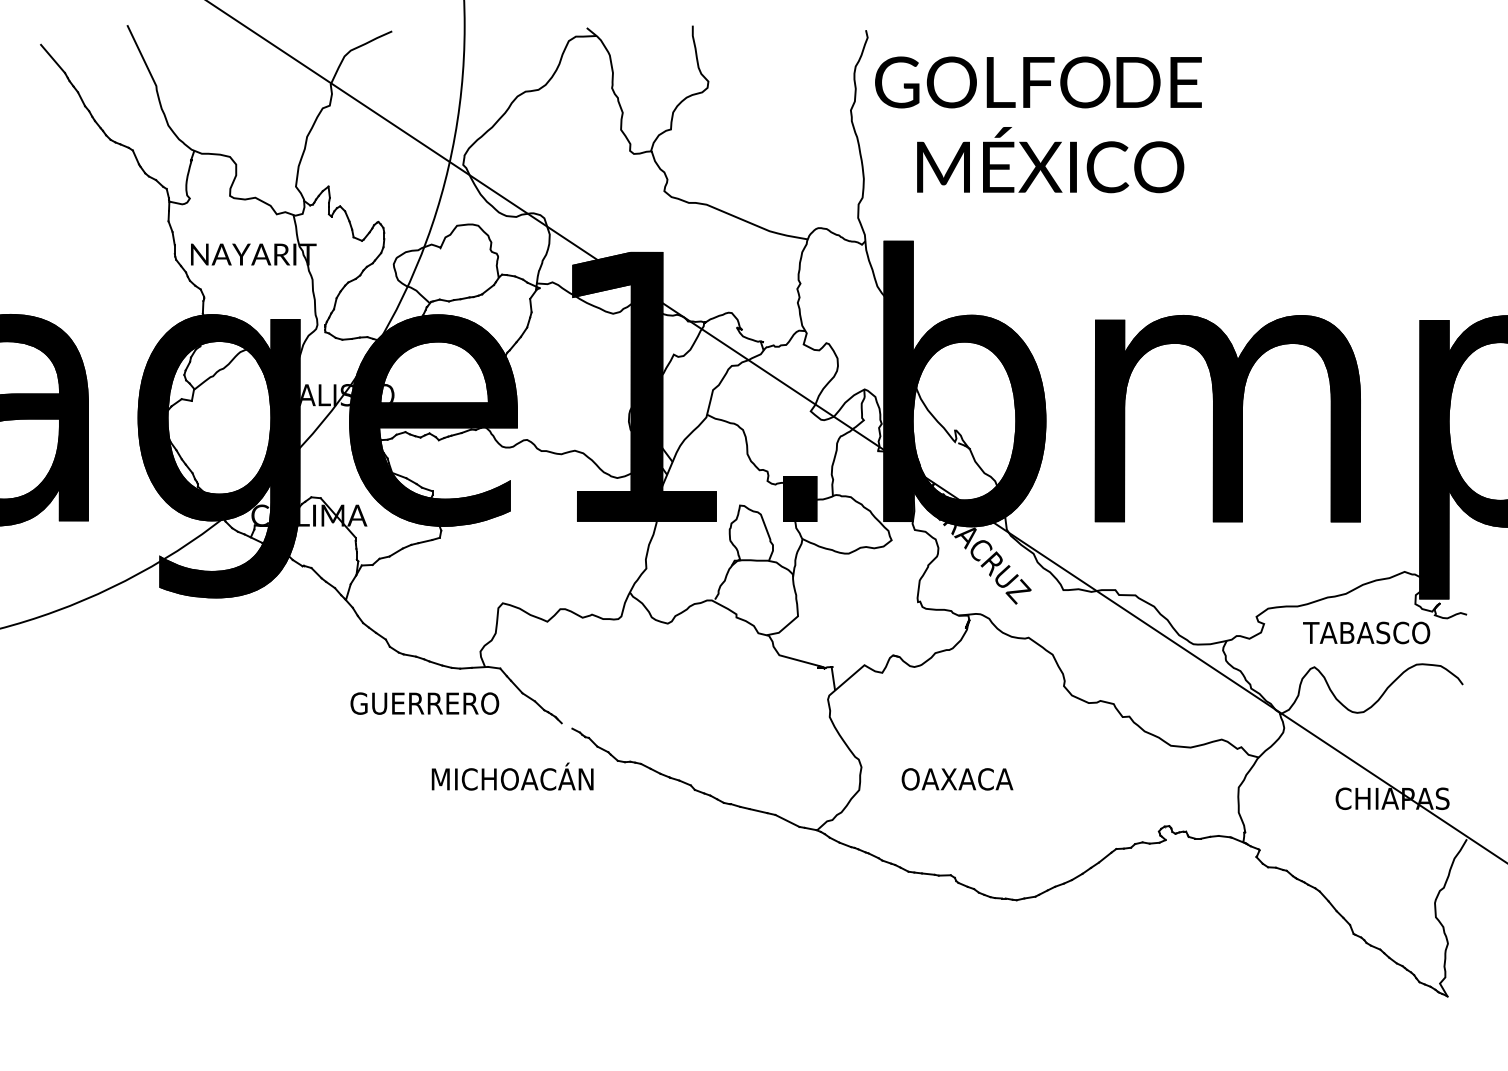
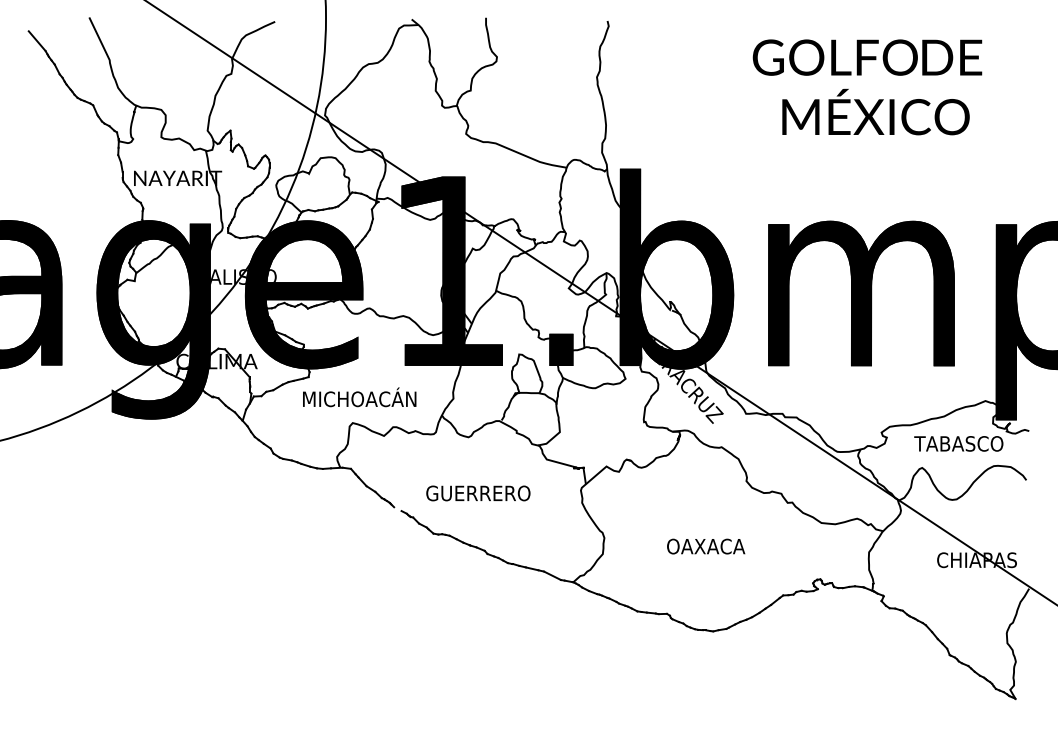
text: (1038, 124) -> (867, 87), moved
text: (424, 703) -> (478, 493), moved
text: (512, 776) -> (359, 397), moved
text: (957, 779) -> (706, 546), moved

